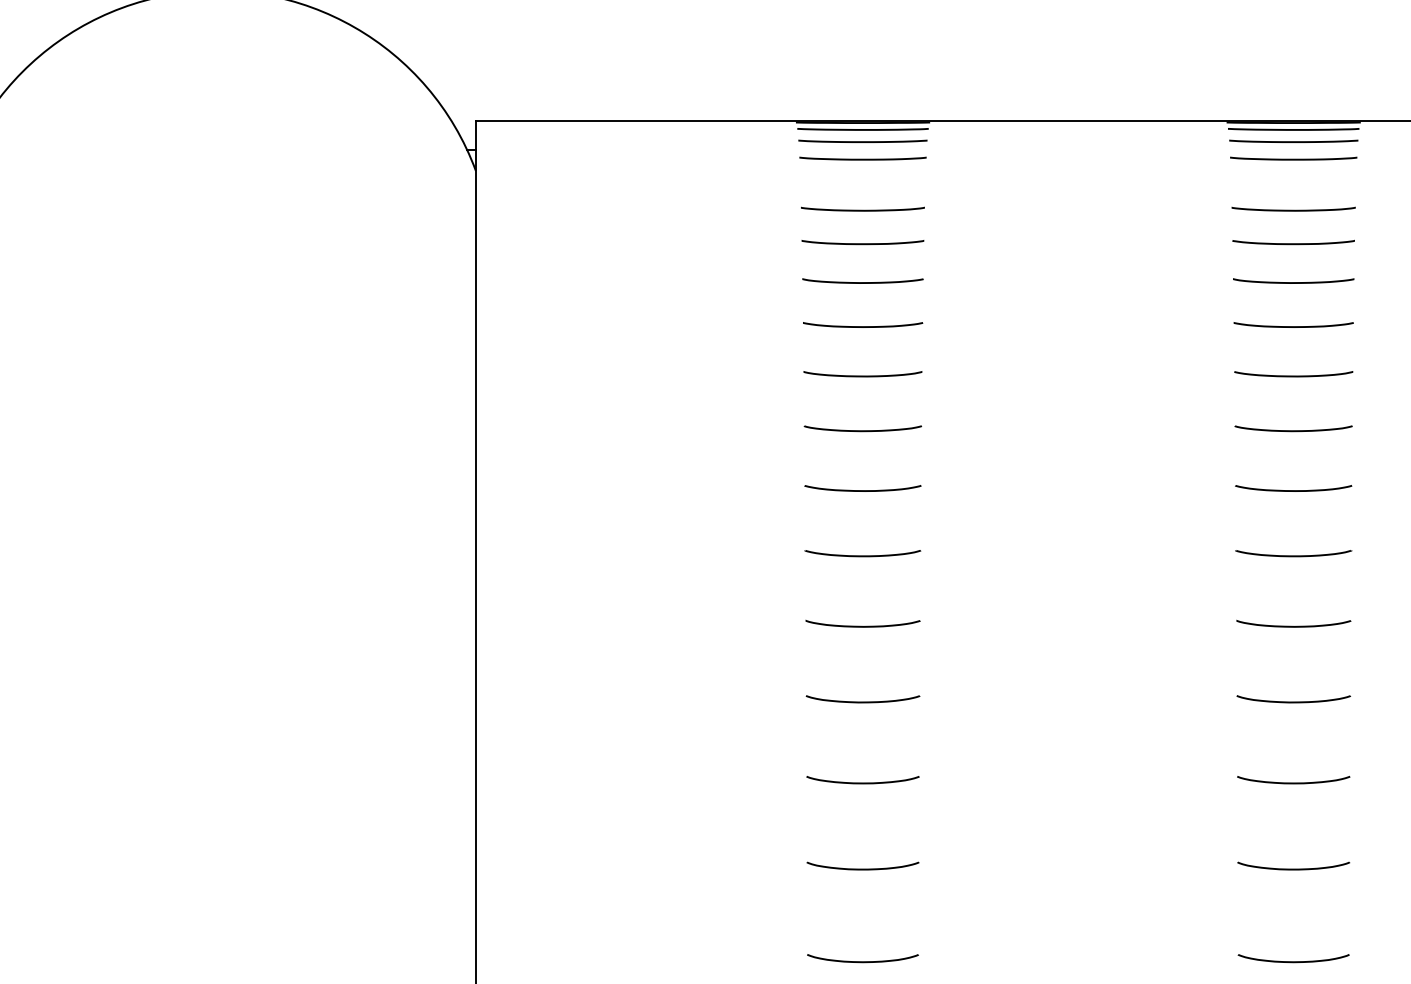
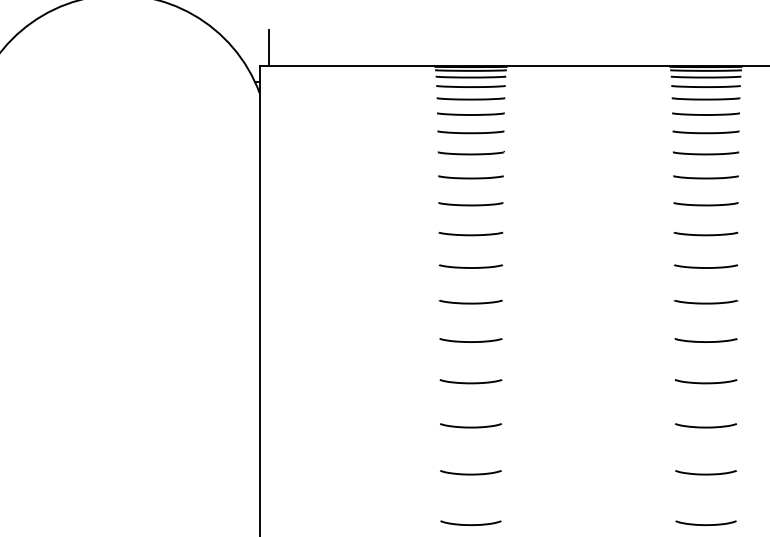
line: (492, 87) -> (268, 47), added
line: (862, 180) -> (470, 98), added
line: (1292, 180) -> (705, 98), added

